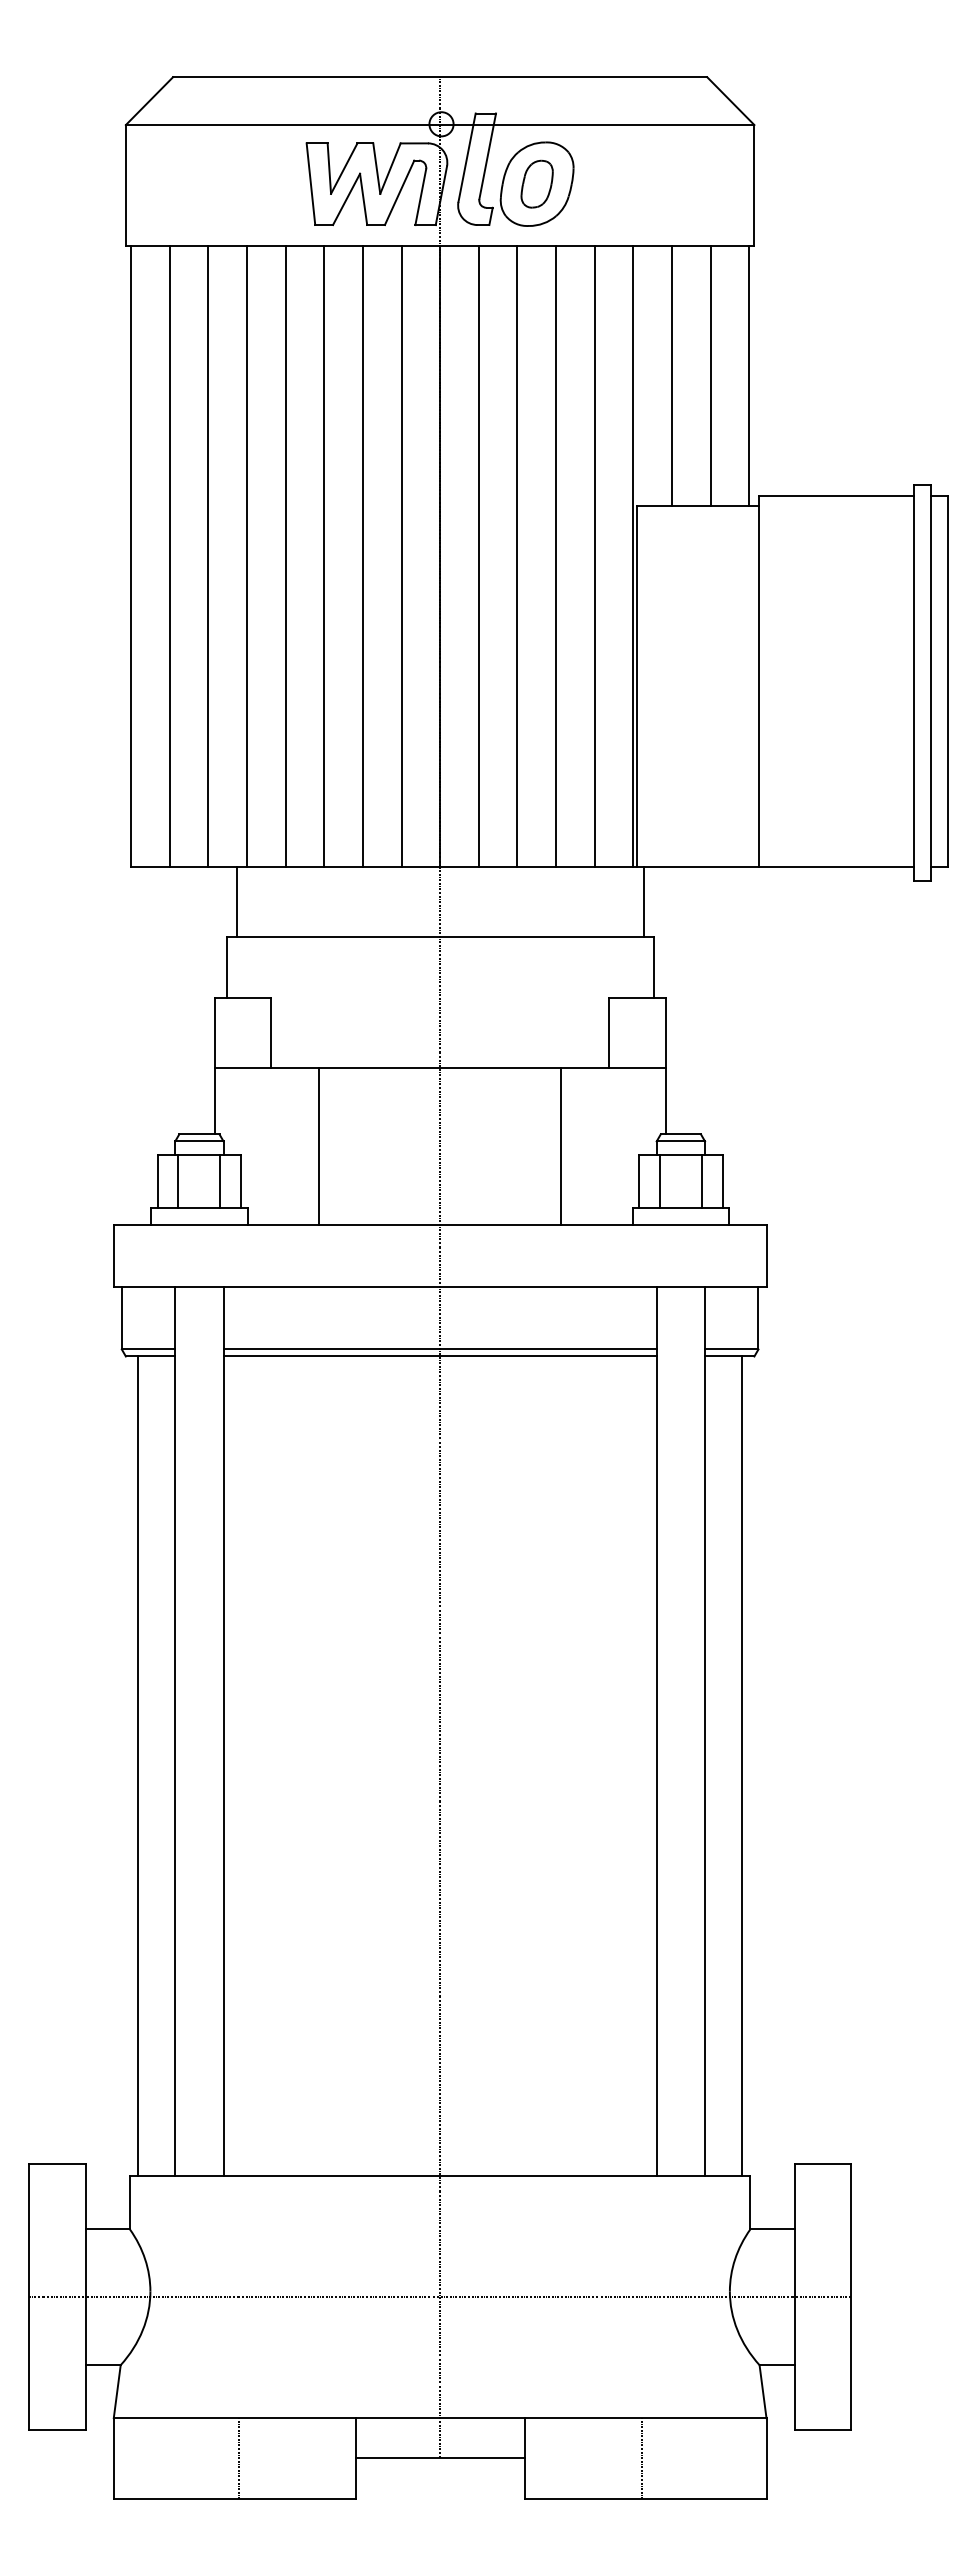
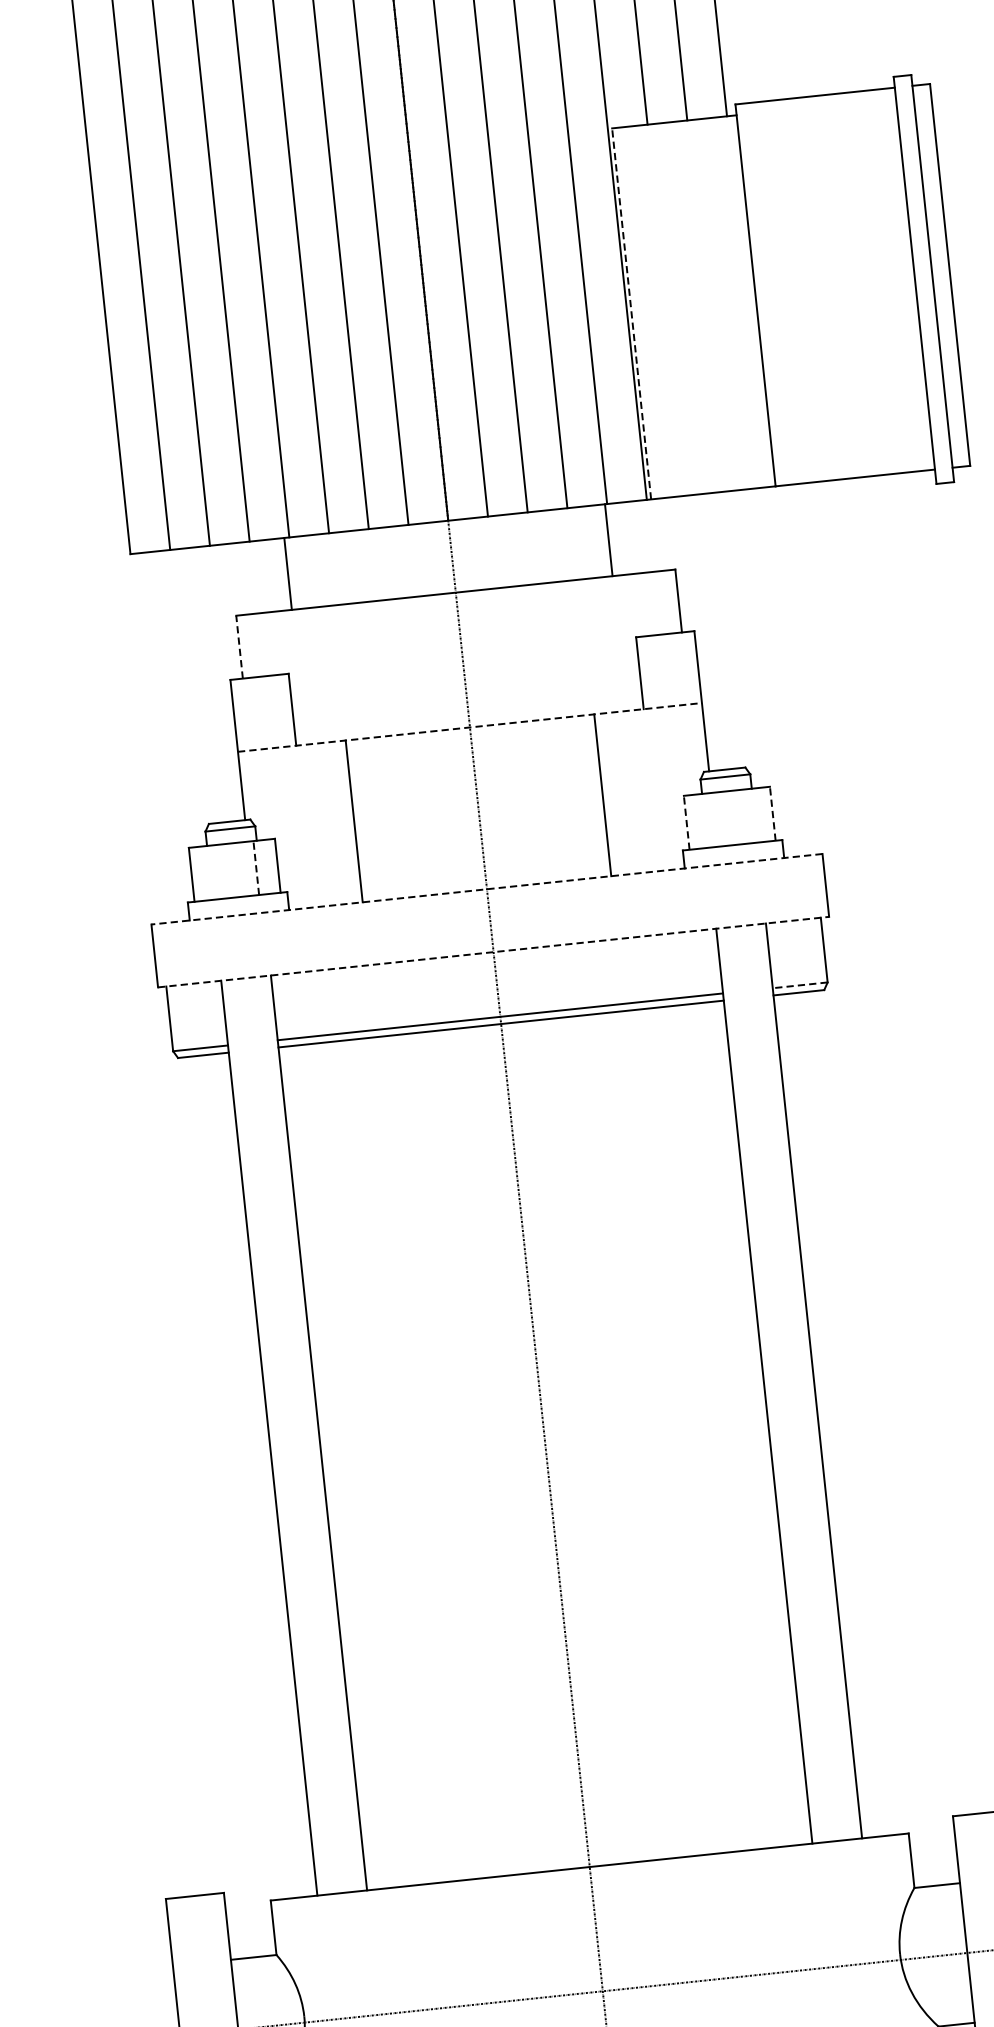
line: (637, 686) -> (631, 313), solid -> dashed
line: (236, 901) -> (287, 573), moved
line: (643, 901) -> (608, 539), moved
line: (226, 967) -> (239, 647), solid -> dashed
line: (440, 1068) -> (470, 727), solid -> dashed
line: (178, 1181) -> (213, 872), removed
line: (220, 1181) -> (256, 867), solid -> dashed
line: (639, 1181) -> (687, 822), solid -> dashed
line: (659, 1181) -> (707, 820), removed
line: (701, 1181) -> (750, 815), removed
line: (722, 1181) -> (772, 813), solid -> dashed
line: (439, 1225) -> (486, 889), solid -> dashed
line: (440, 1286) -> (493, 952), solid -> dashed
line: (731, 1349) -> (799, 985), solid -> dashed
line: (137, 1766) -> (234, 1478), removed
line: (742, 1766) -> (856, 1412), removed

